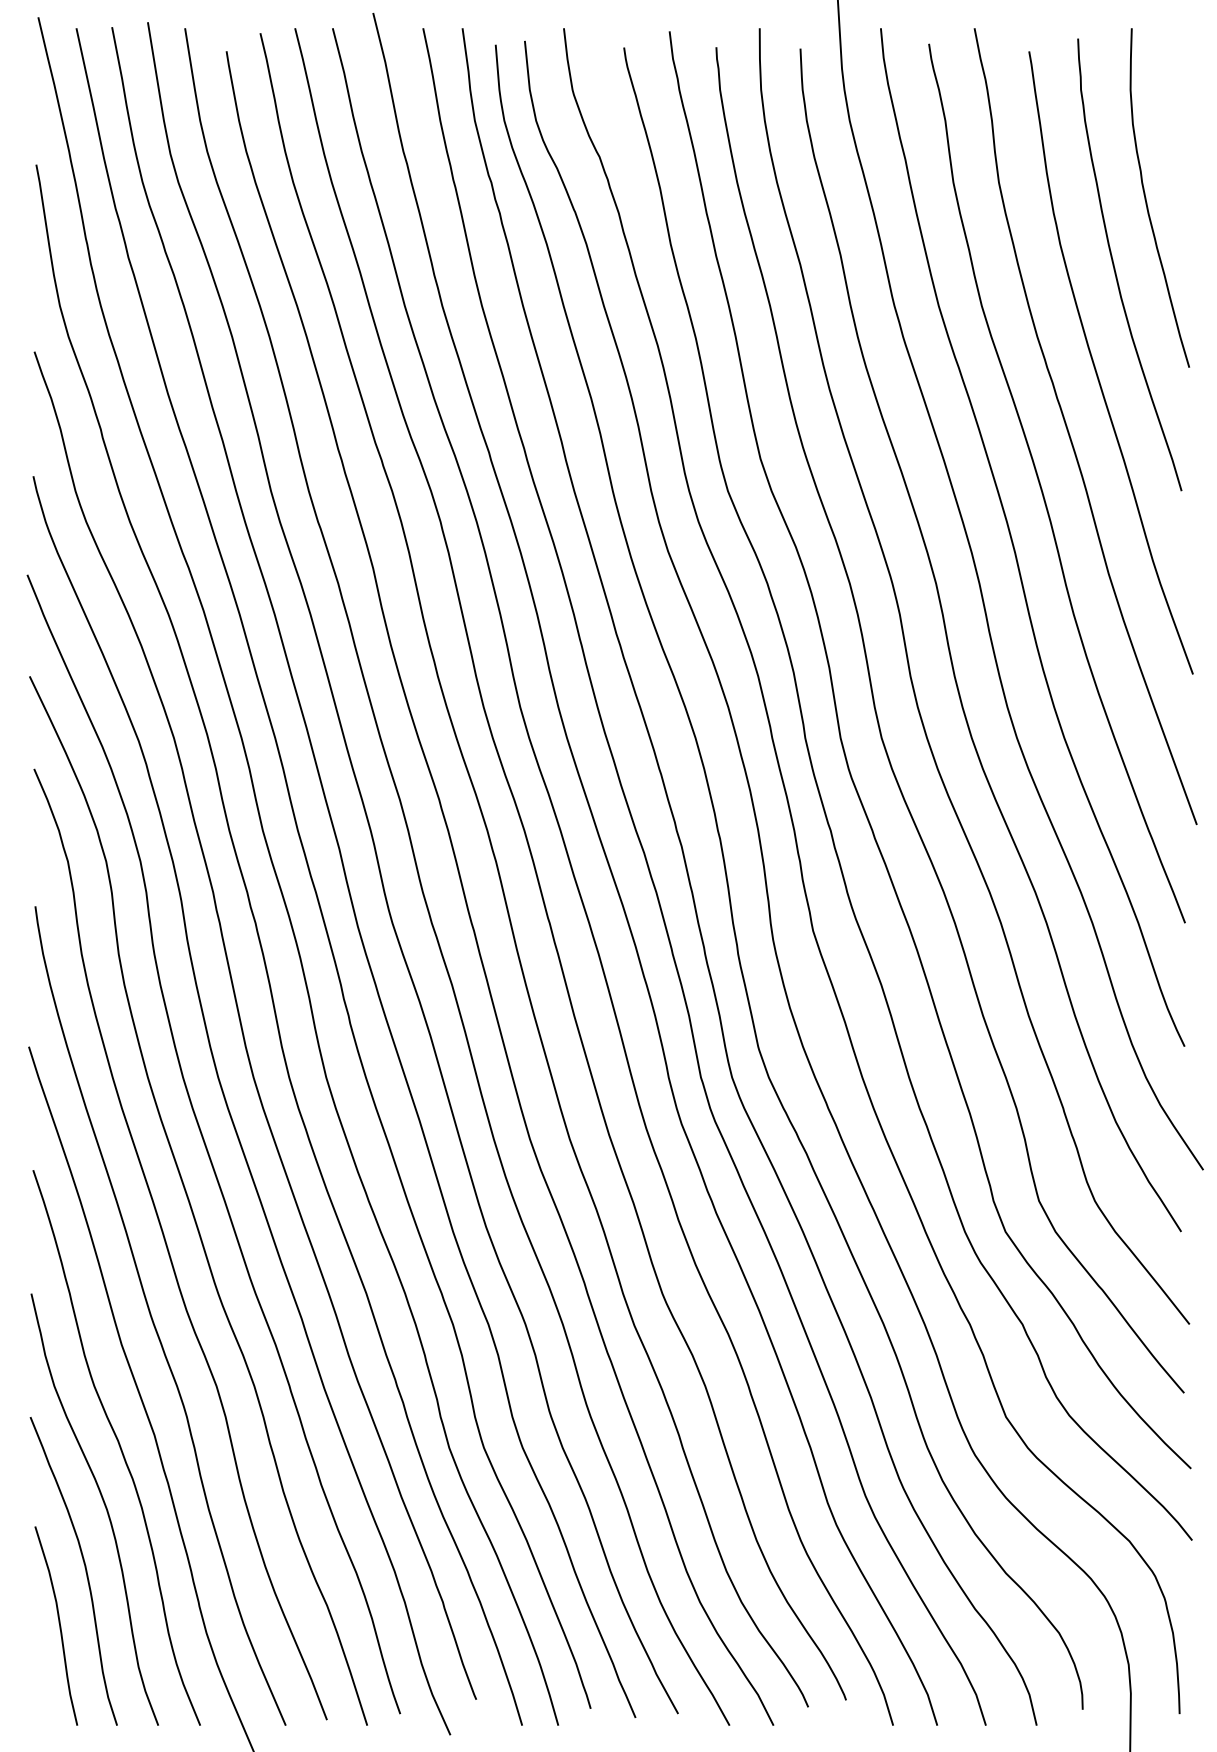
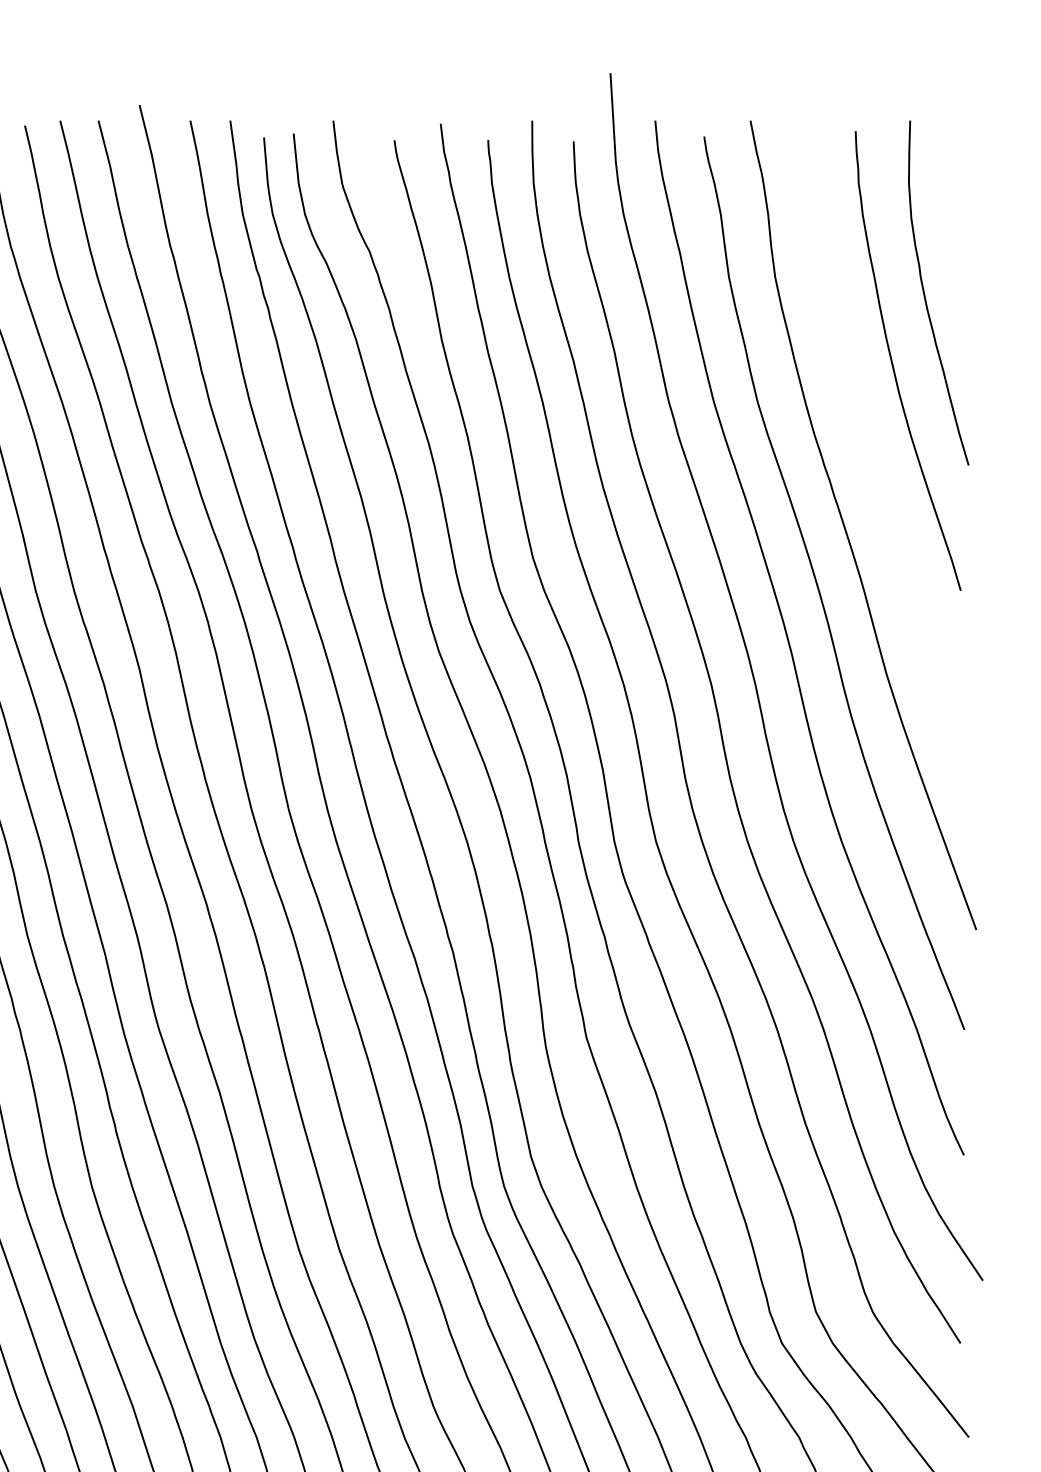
curve: (1095, 365) -> (873, 463), removed

